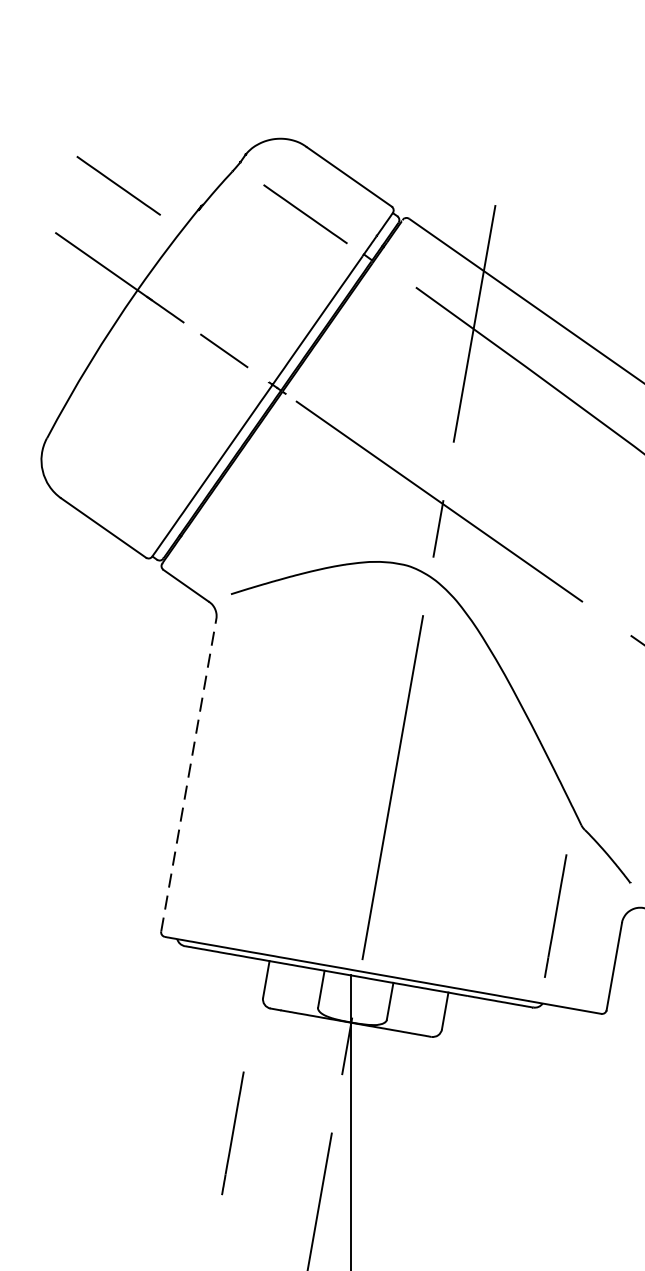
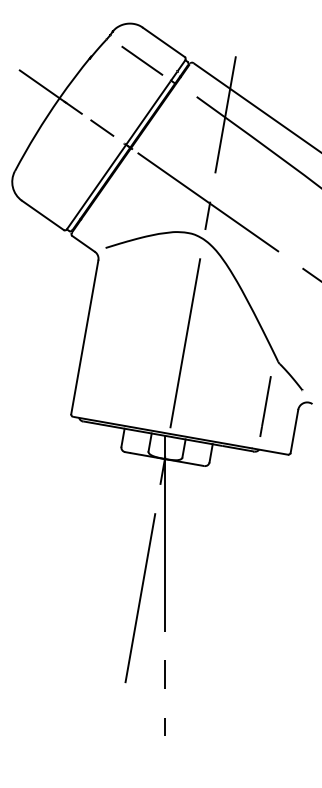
line: (119, 185) -> (50, 46), removed
line: (188, 775) -> (84, 337), dashed -> solid
line: (232, 1133) -> (106, 513), removed

